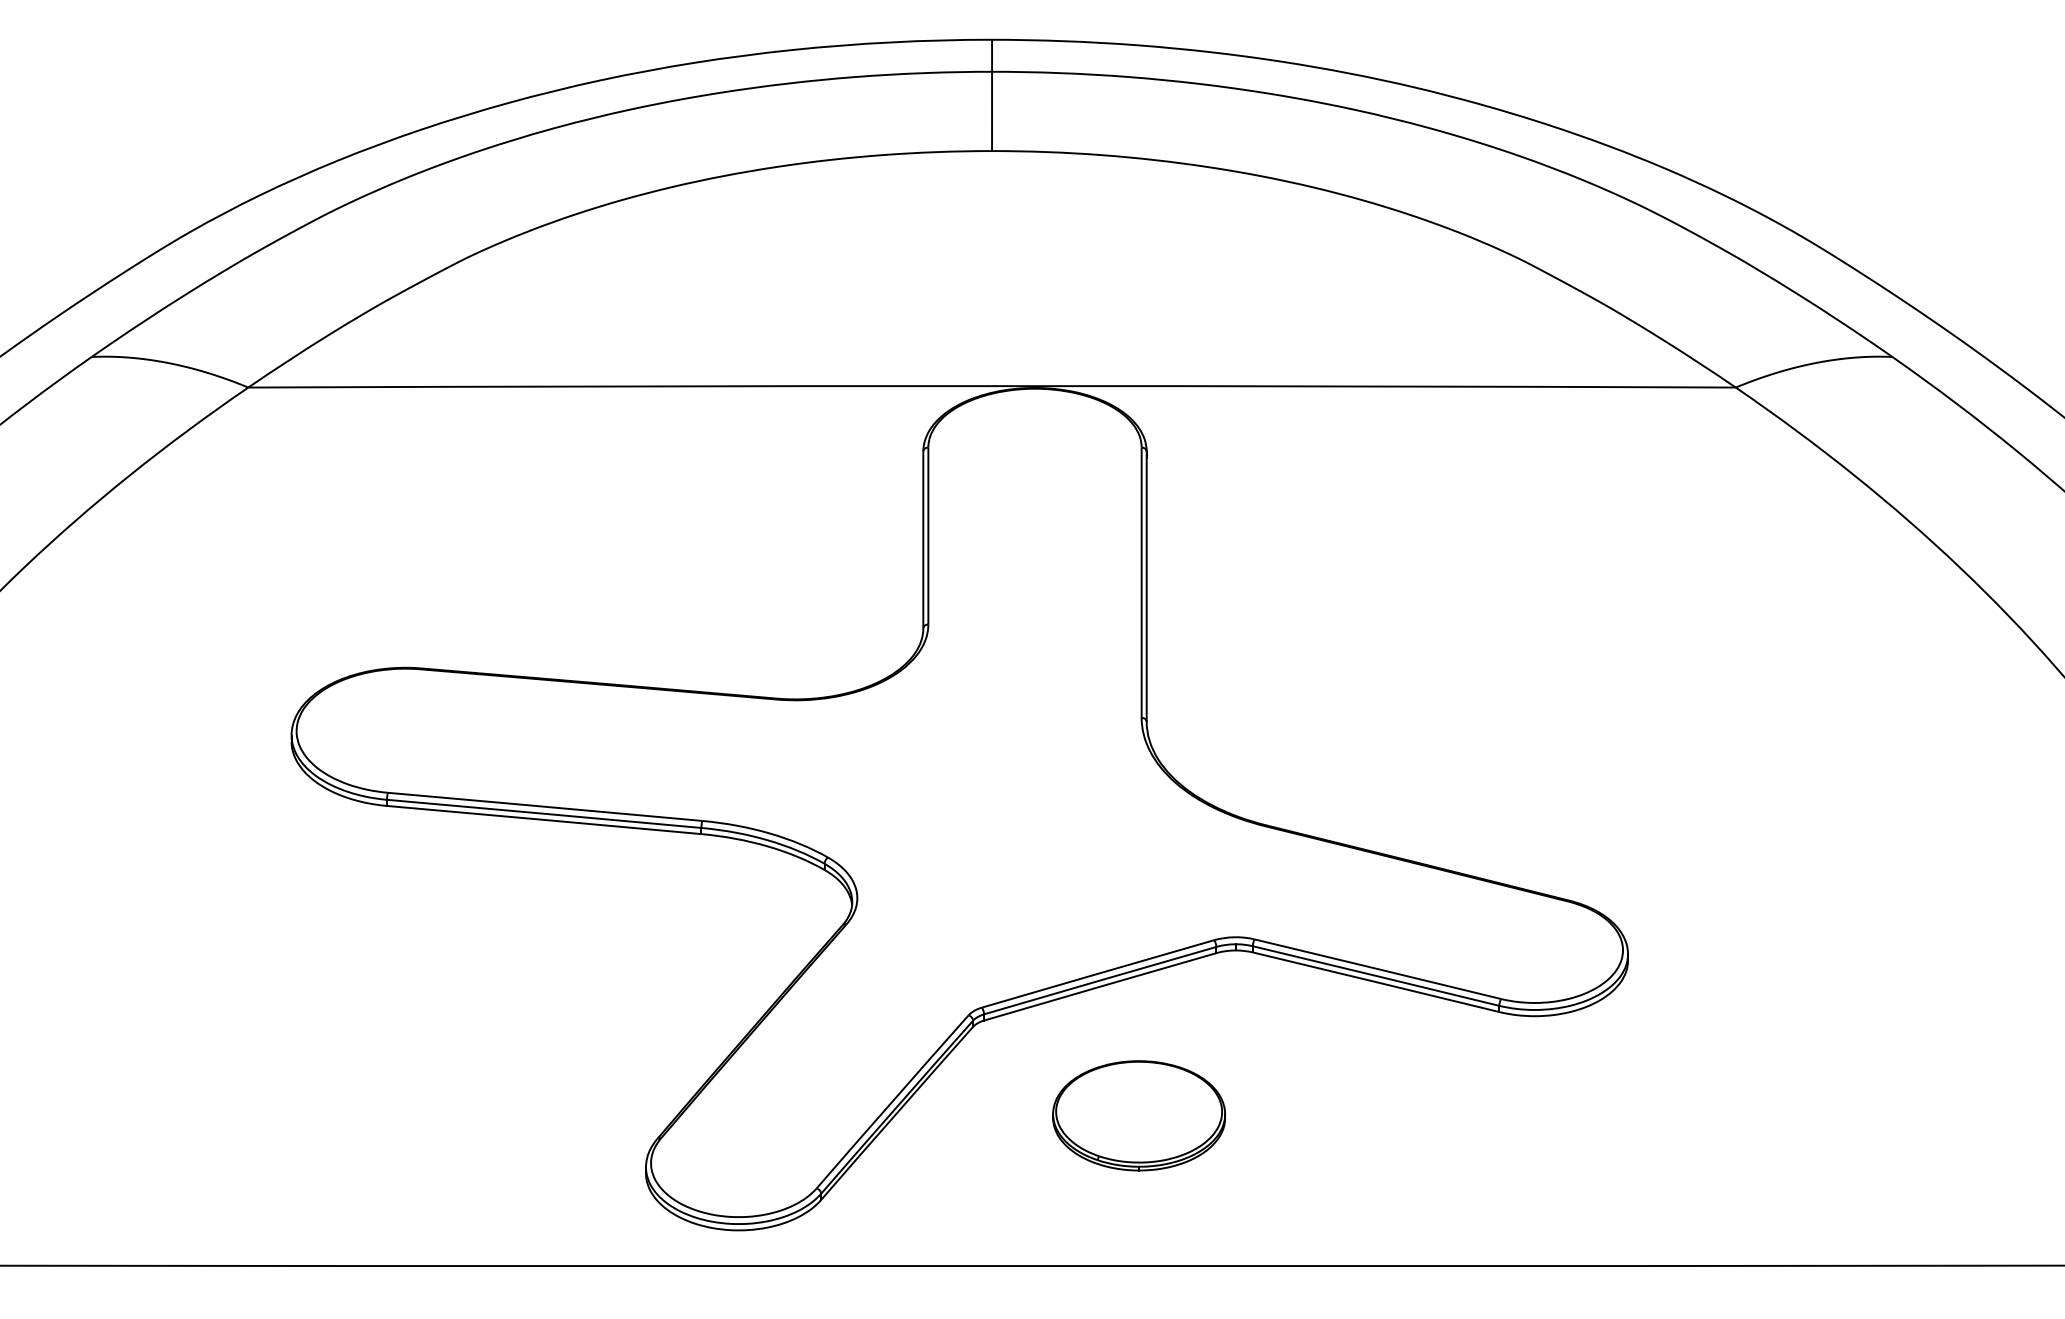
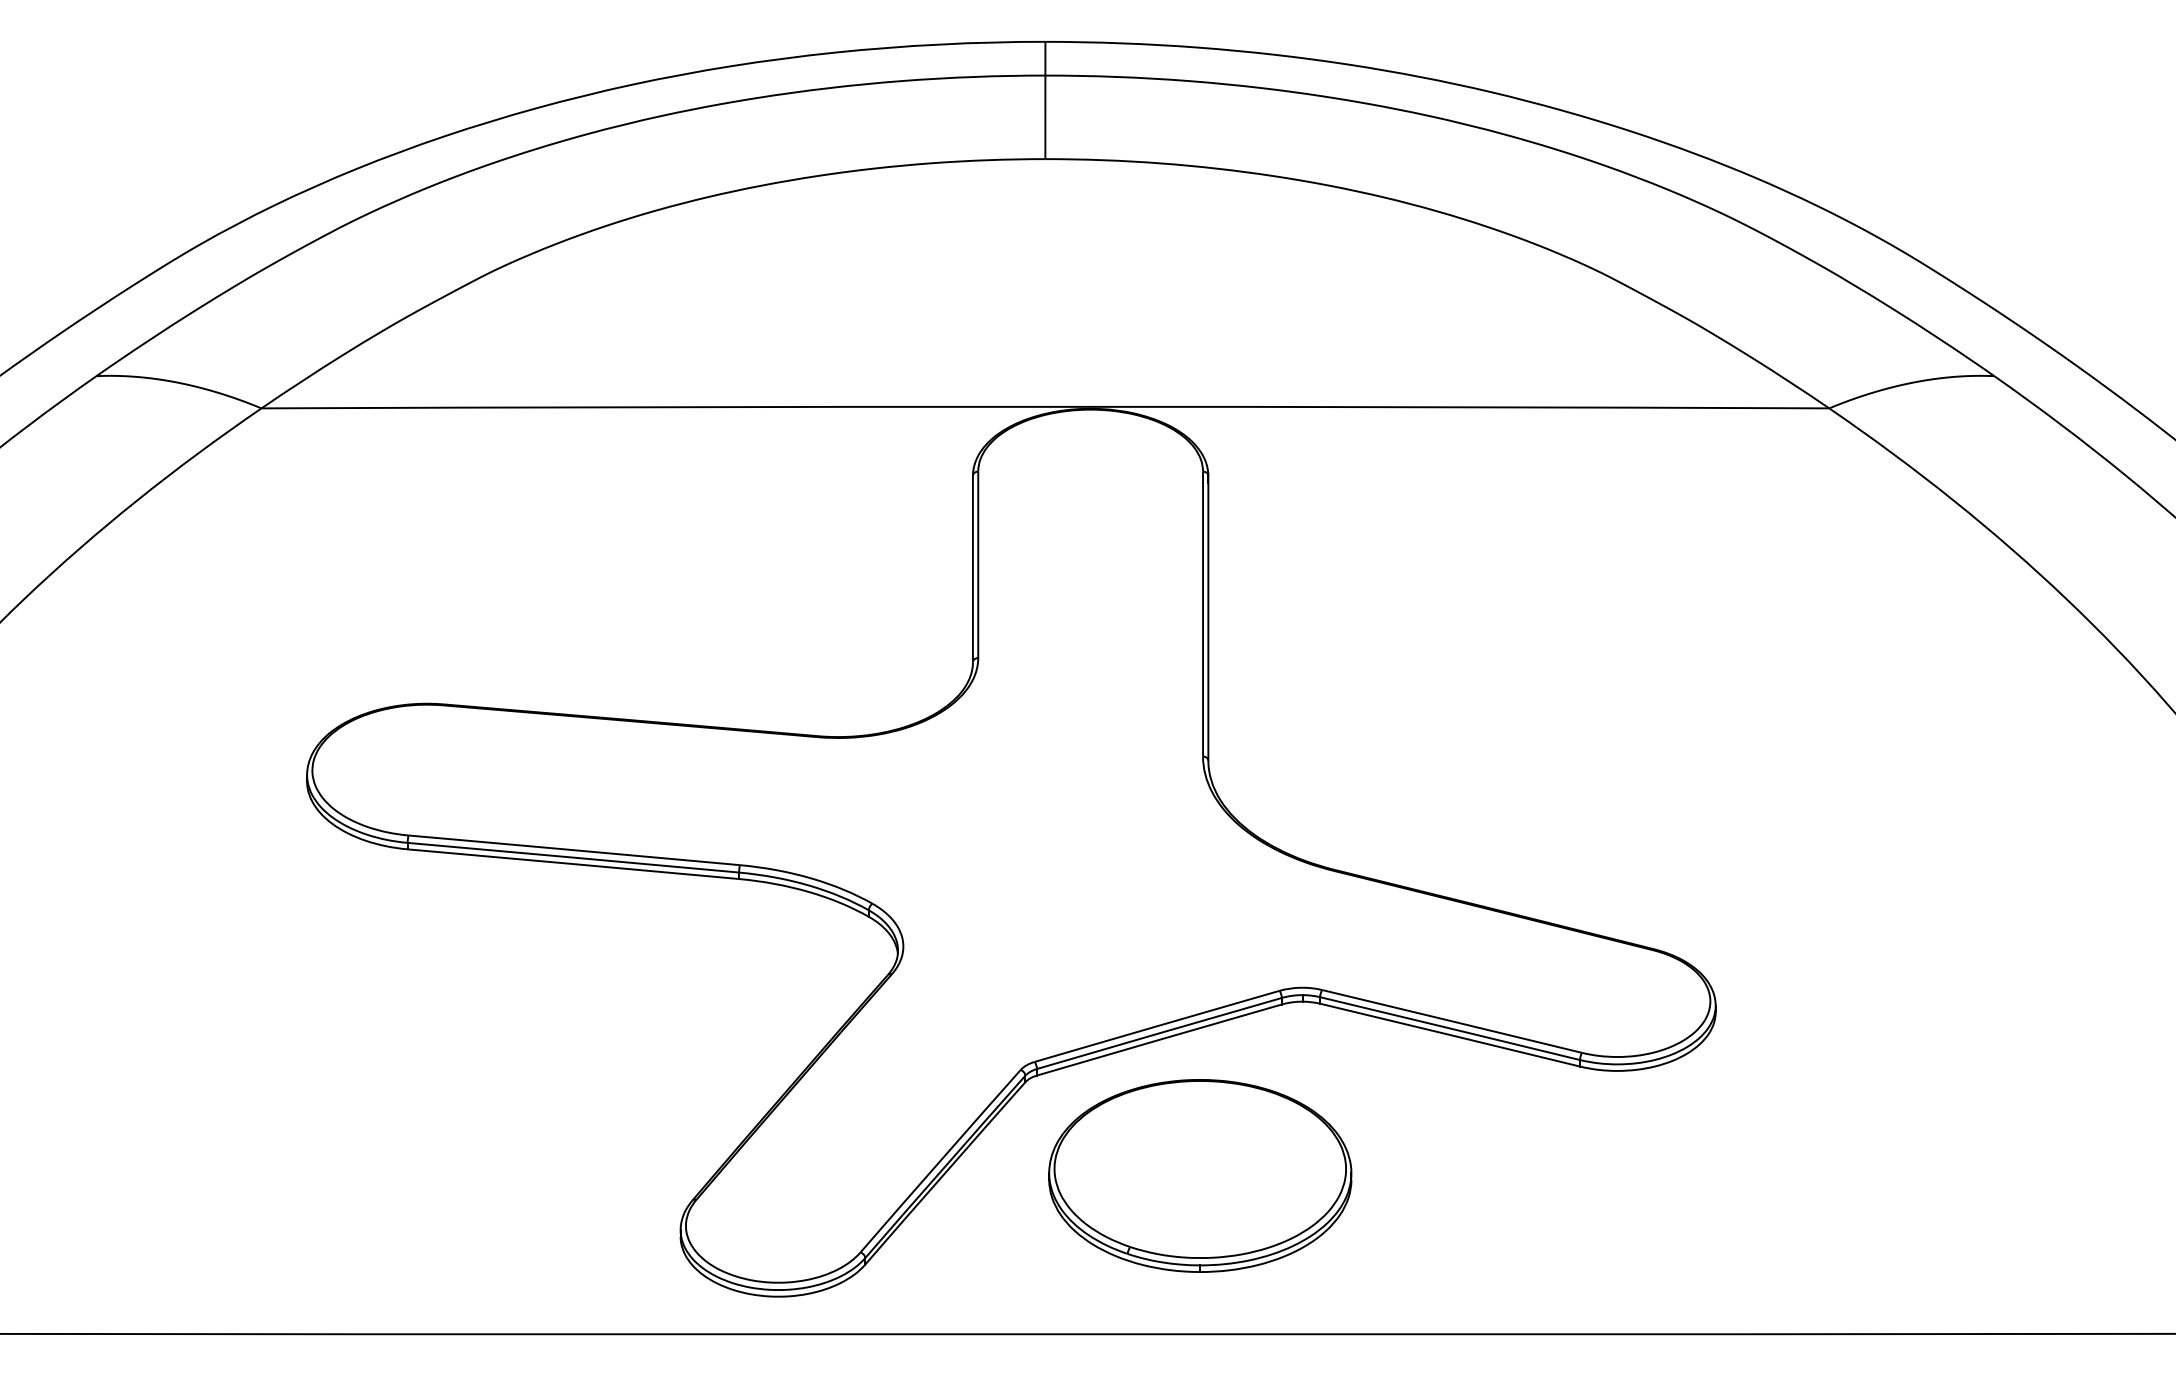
part: (1139, 1115) -> (1200, 1175), size x1.67

